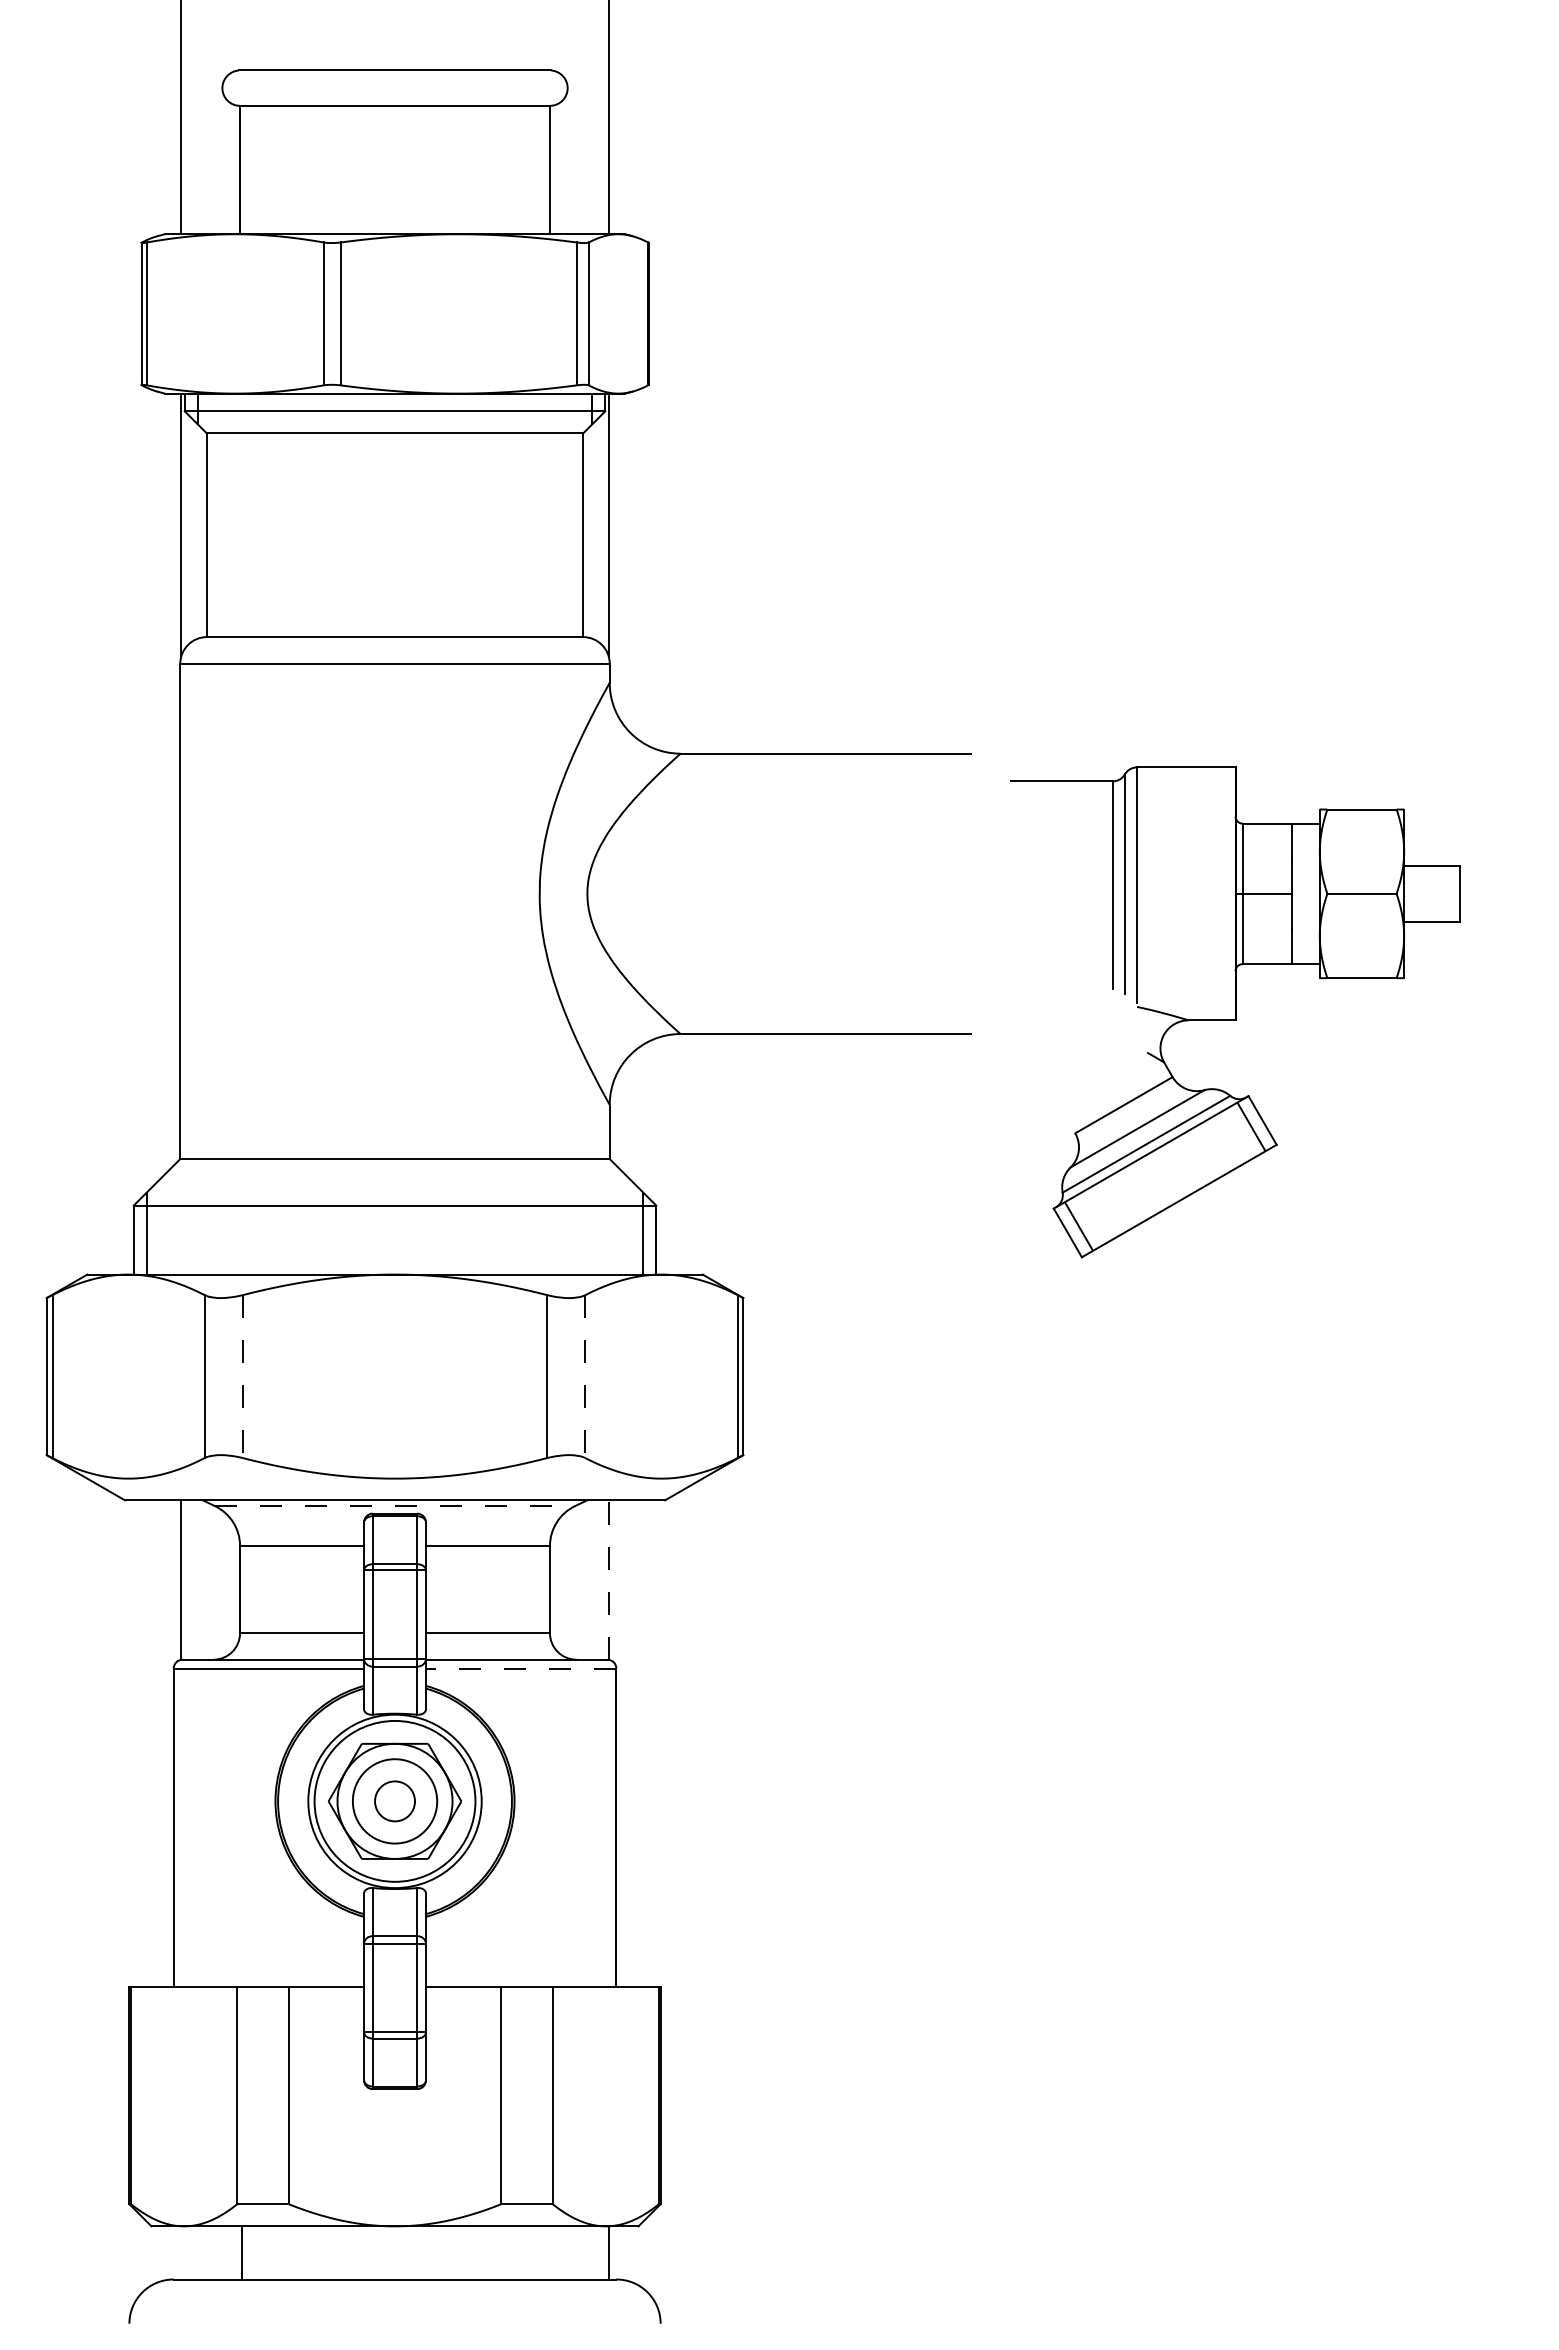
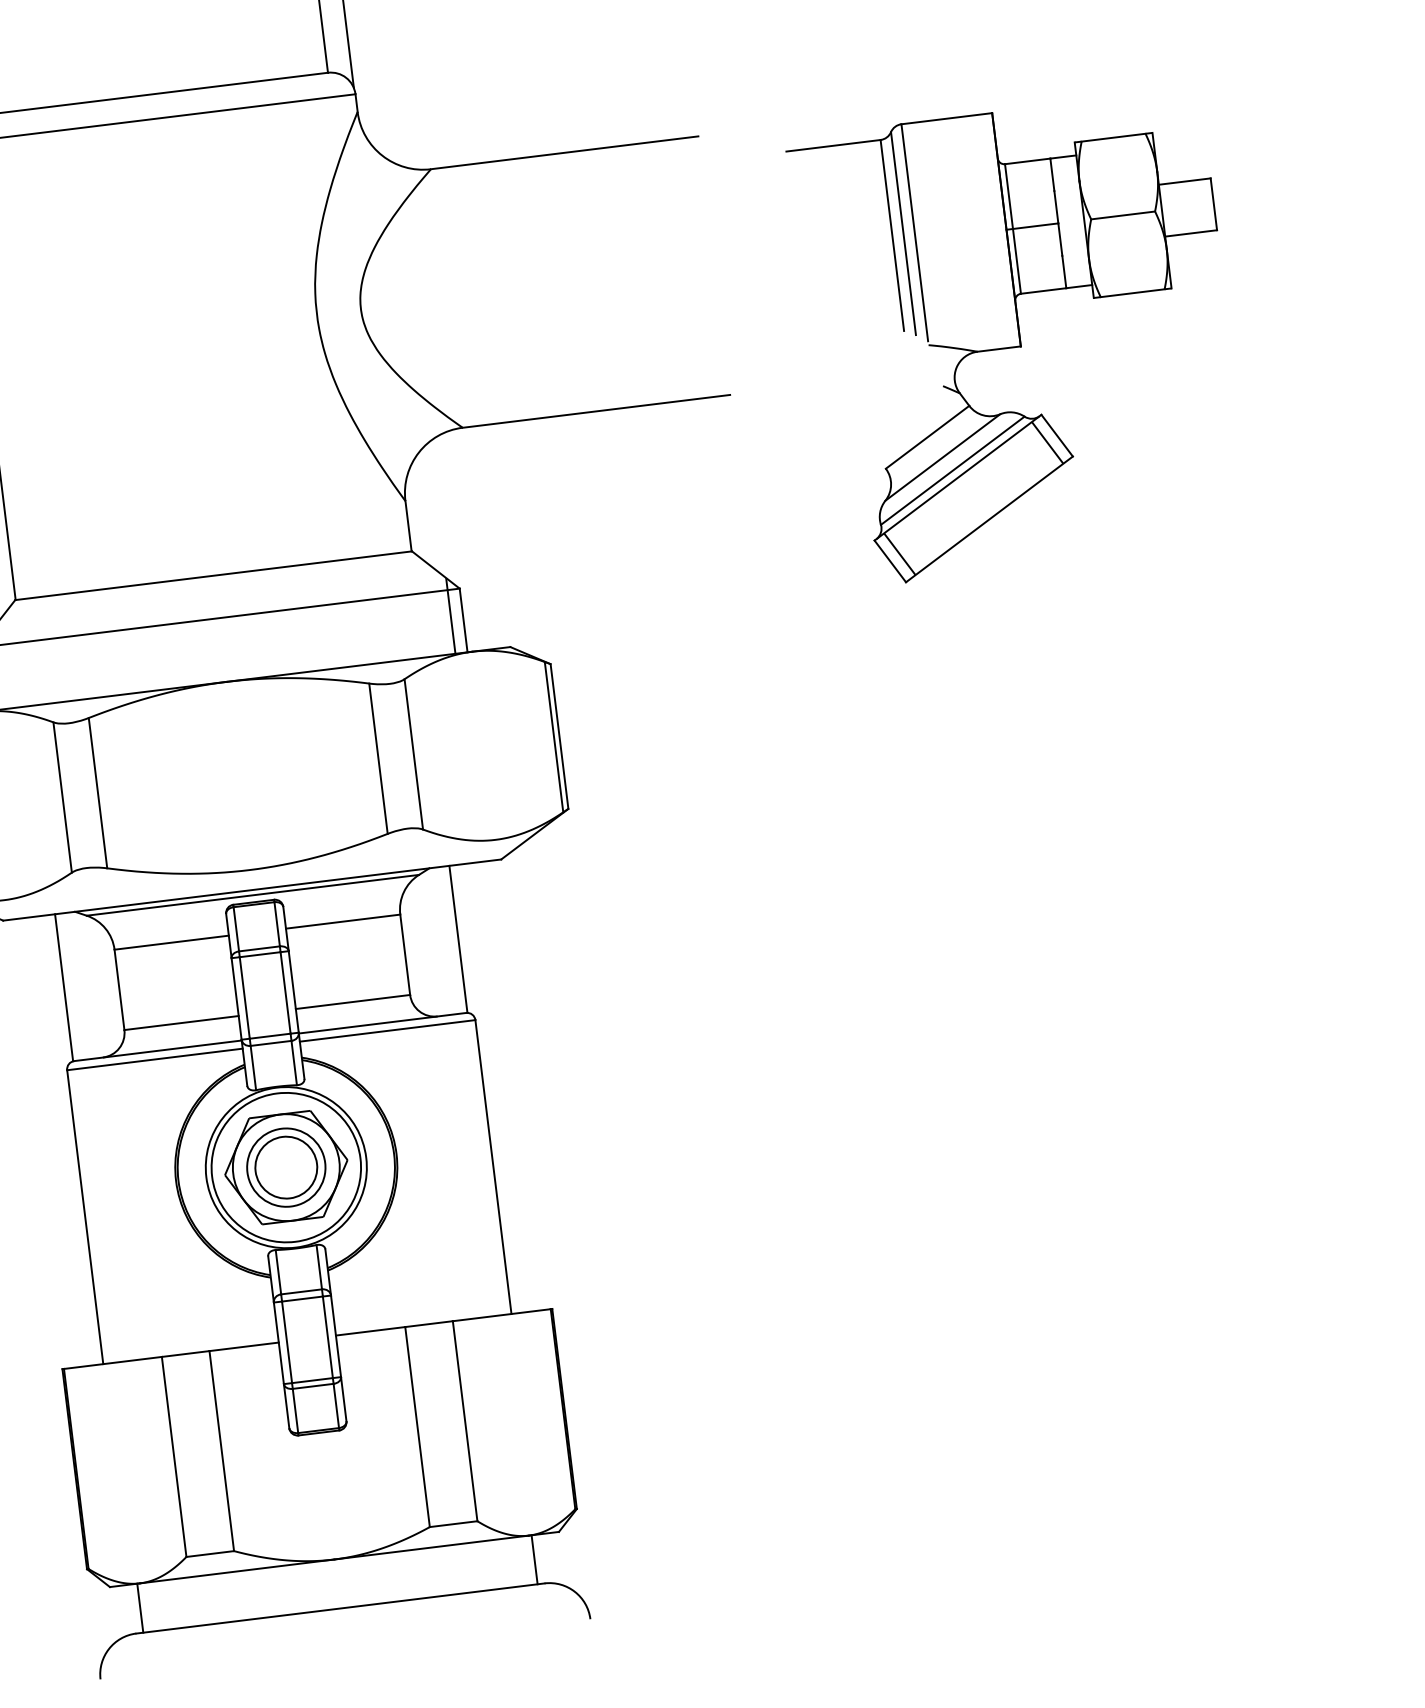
part: (1235, 1012) -> (1019, 339), moved
line: (242, 1376) -> (97, 793), dashed -> solid
line: (585, 1376) -> (413, 754), dashed -> solid
line: (395, 1506) -> (253, 895), dashed -> solid
line: (608, 1580) -> (458, 939), dashed -> solid
line: (520, 1668) -> (386, 1030), dashed -> solid
circle: (394, 1801) -> (285, 1167), size x1.67
line: (242, 2252) -> (140, 1607), moved

